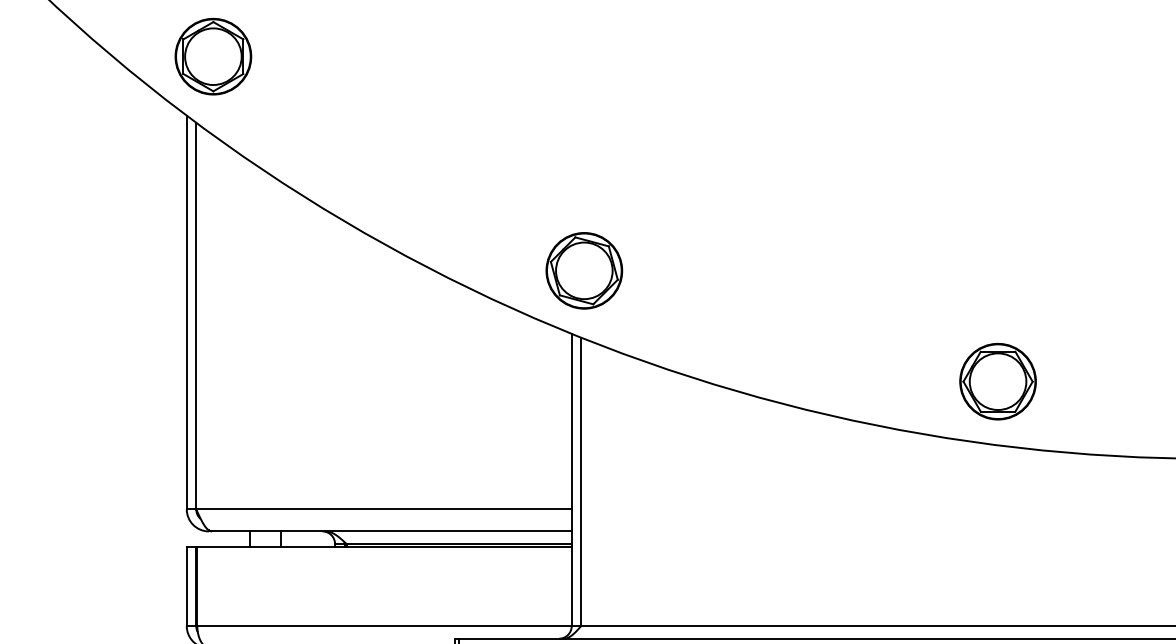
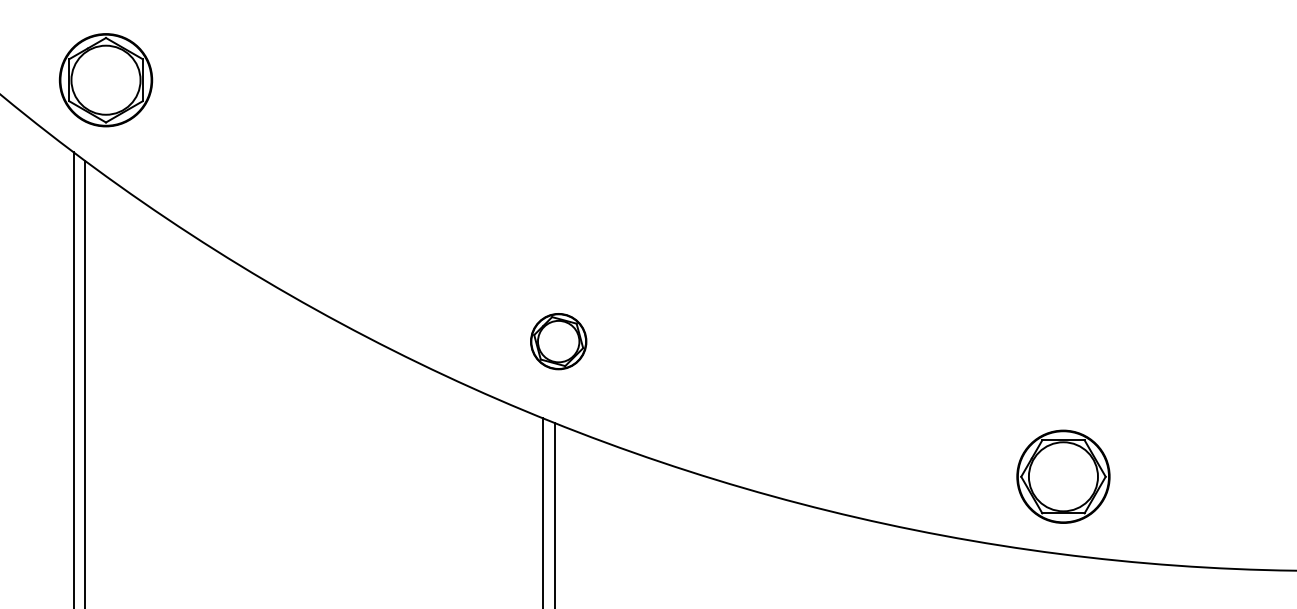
part: (584, 270) -> (558, 341), size x0.6

